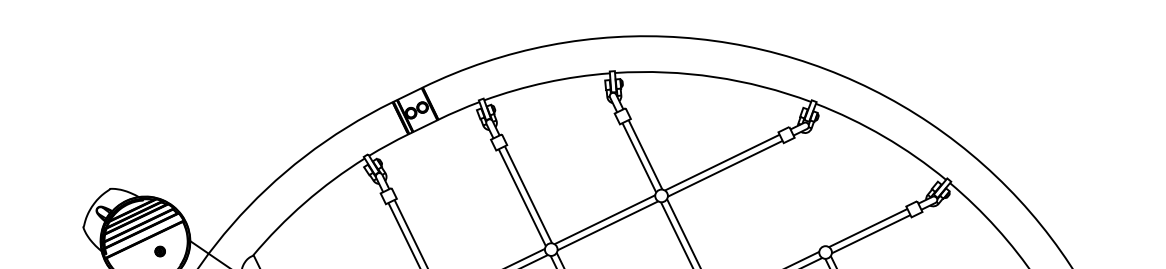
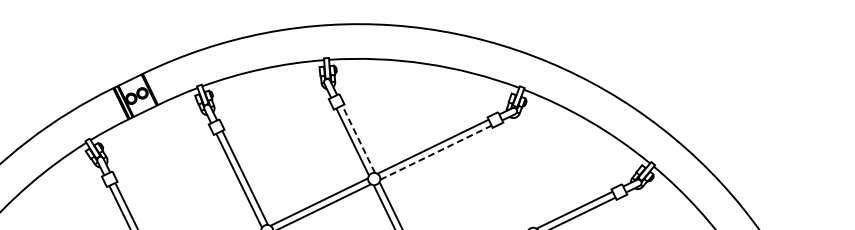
line: (645, 154) -> (358, 138), solid -> dashed
line: (725, 168) -> (436, 152), solid -> dashed

